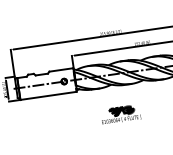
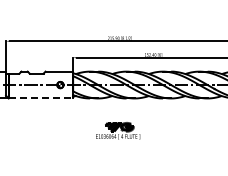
line: (48, 95) -> (40, 98), solid -> dashed

